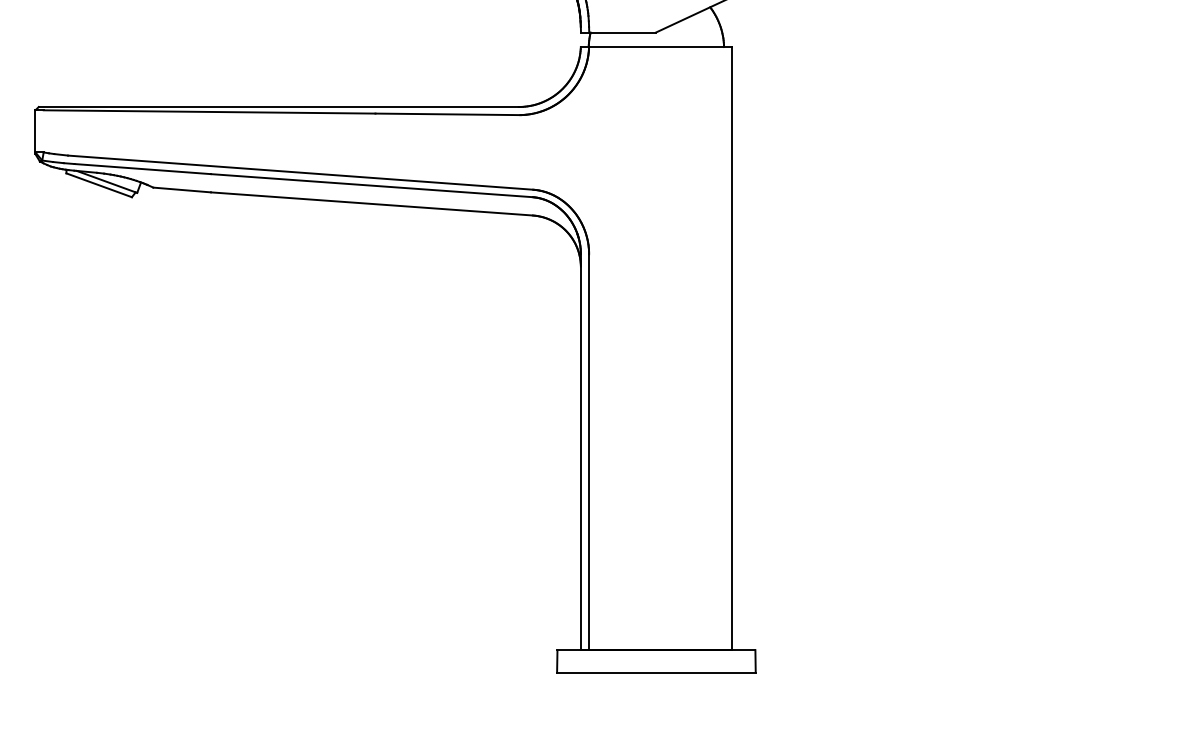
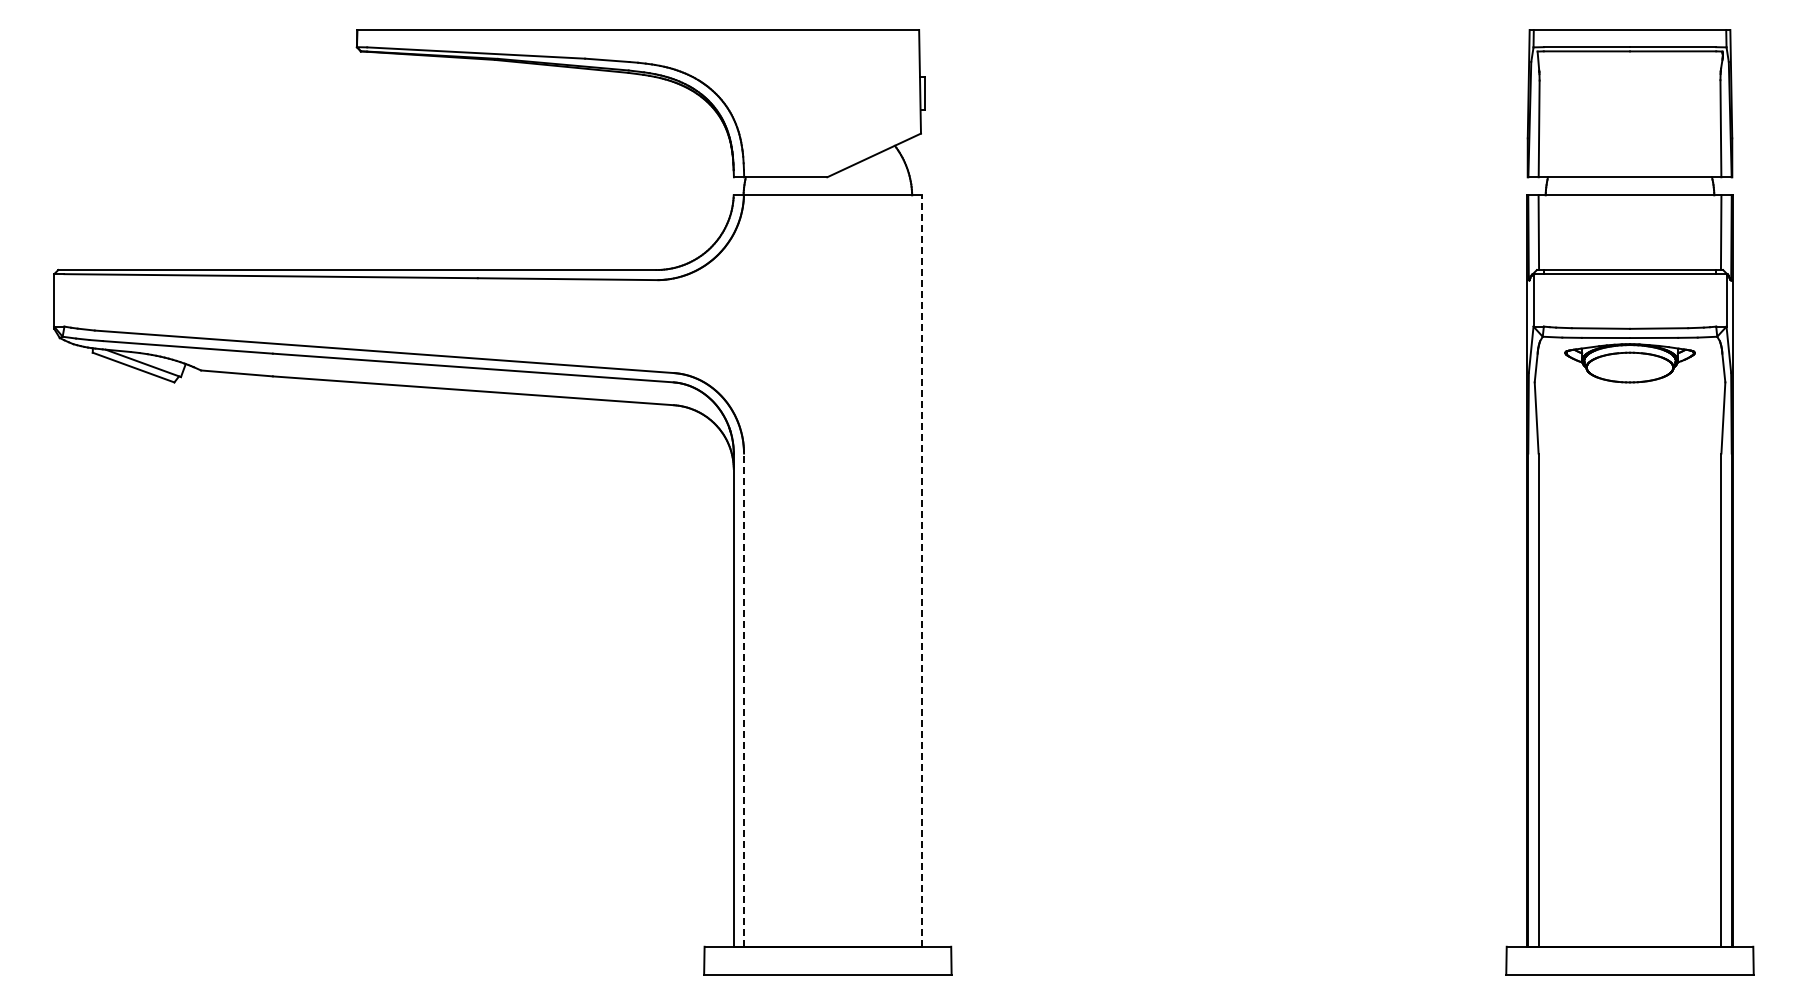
line: (731, 348) -> (921, 570), solid -> dashed
line: (589, 452) -> (744, 700), solid -> dashed

